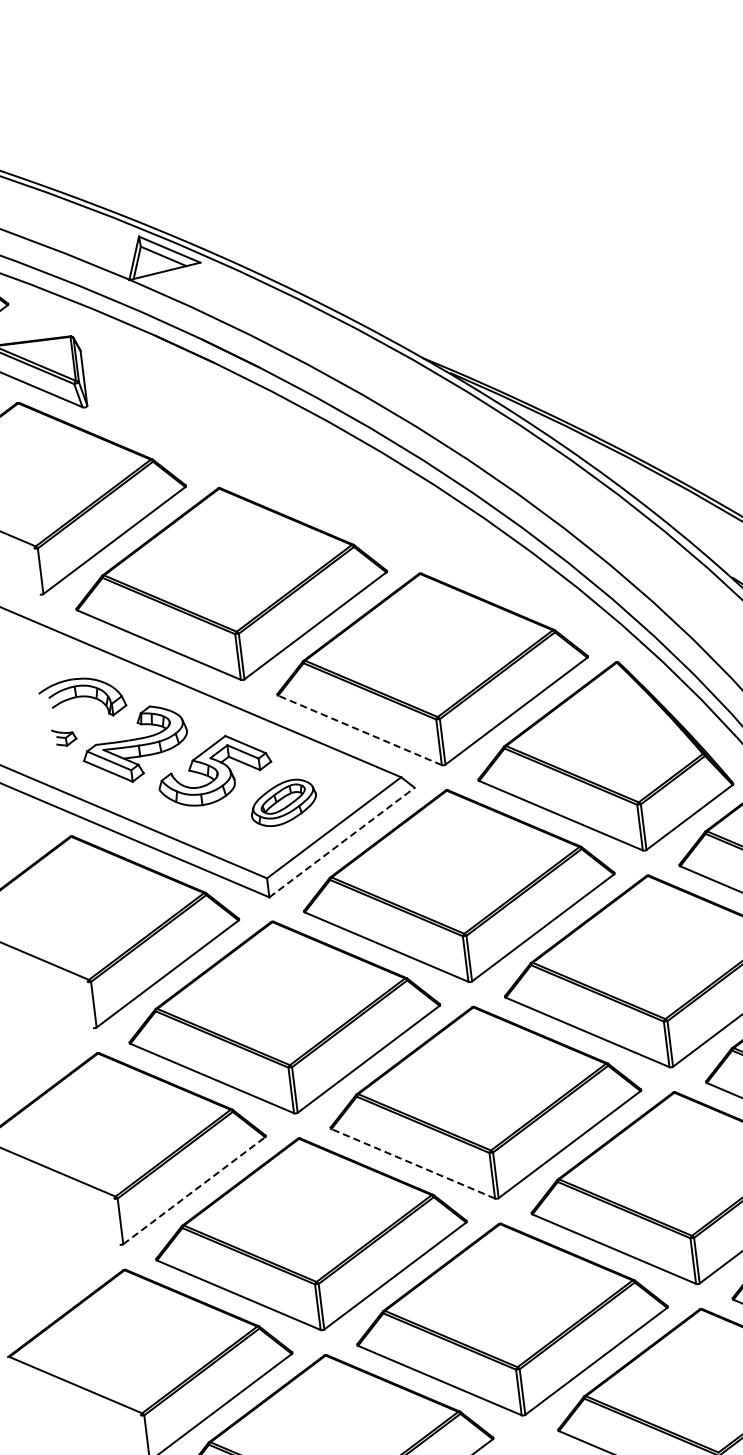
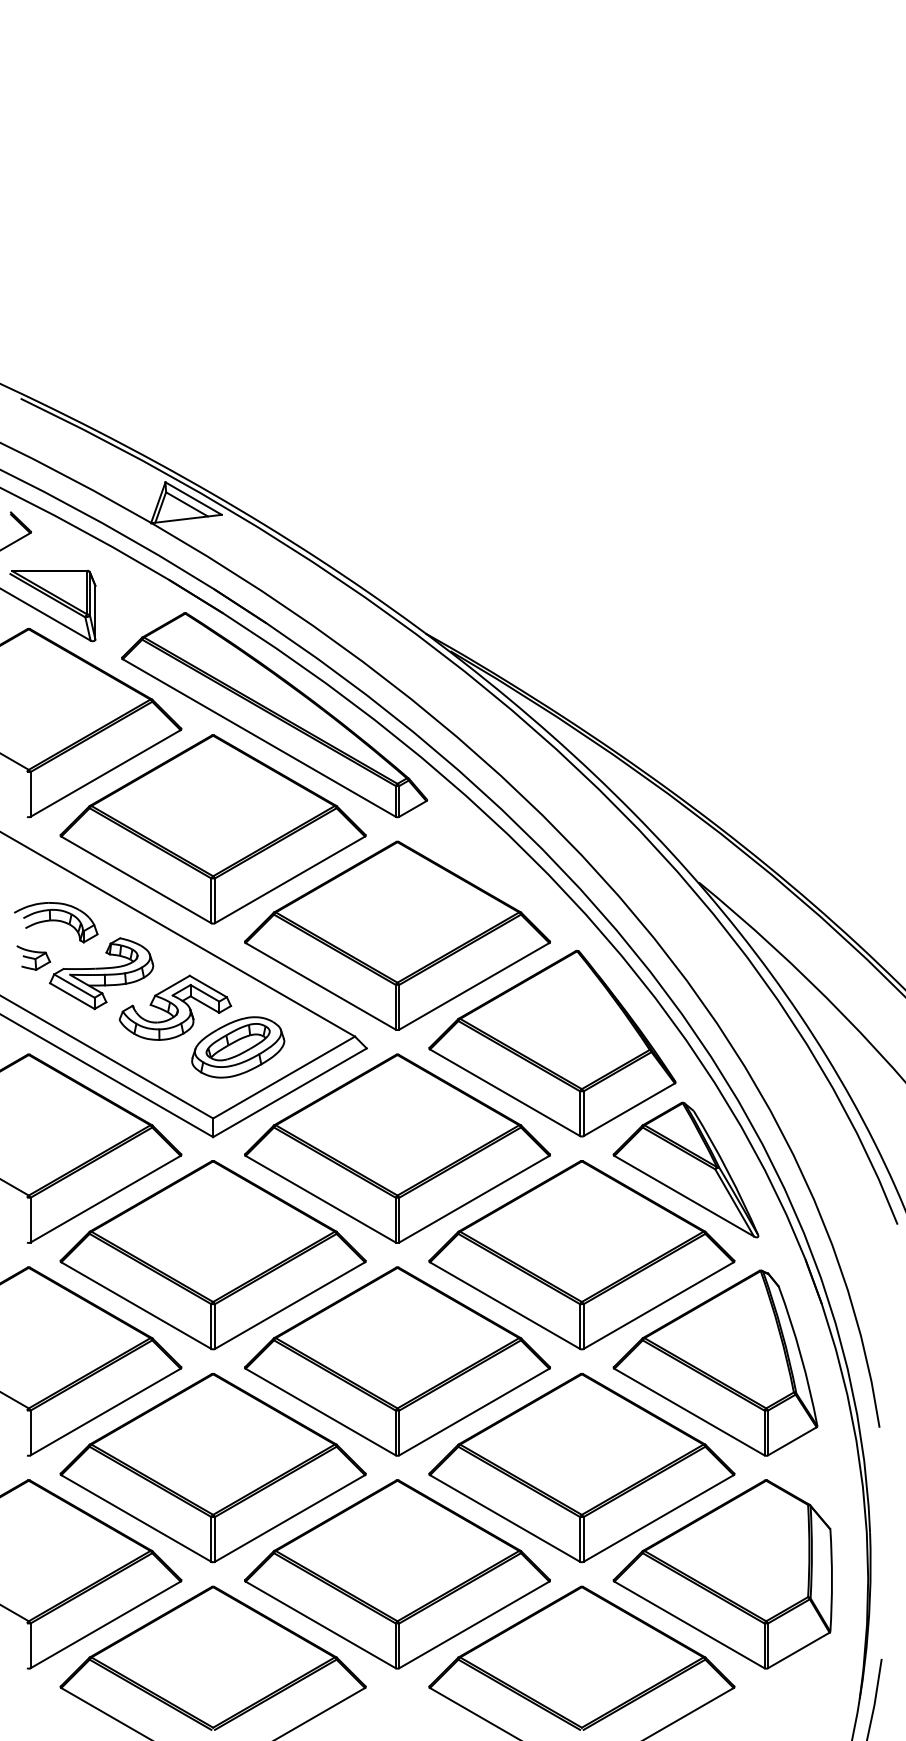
part: (279, 460) -> (274, 715), added
line: (359, 730) -> (320, 986), dashed -> solid
part: (63, 736) -> (33, 957), size x1.43
part: (283, 802) -> (238, 1047), size x1.43
line: (342, 842) -> (290, 1092), dashed -> solid
line: (413, 1164) -> (320, 1412), dashed -> solid
line: (194, 1191) -> (105, 1412), dashed -> solid

